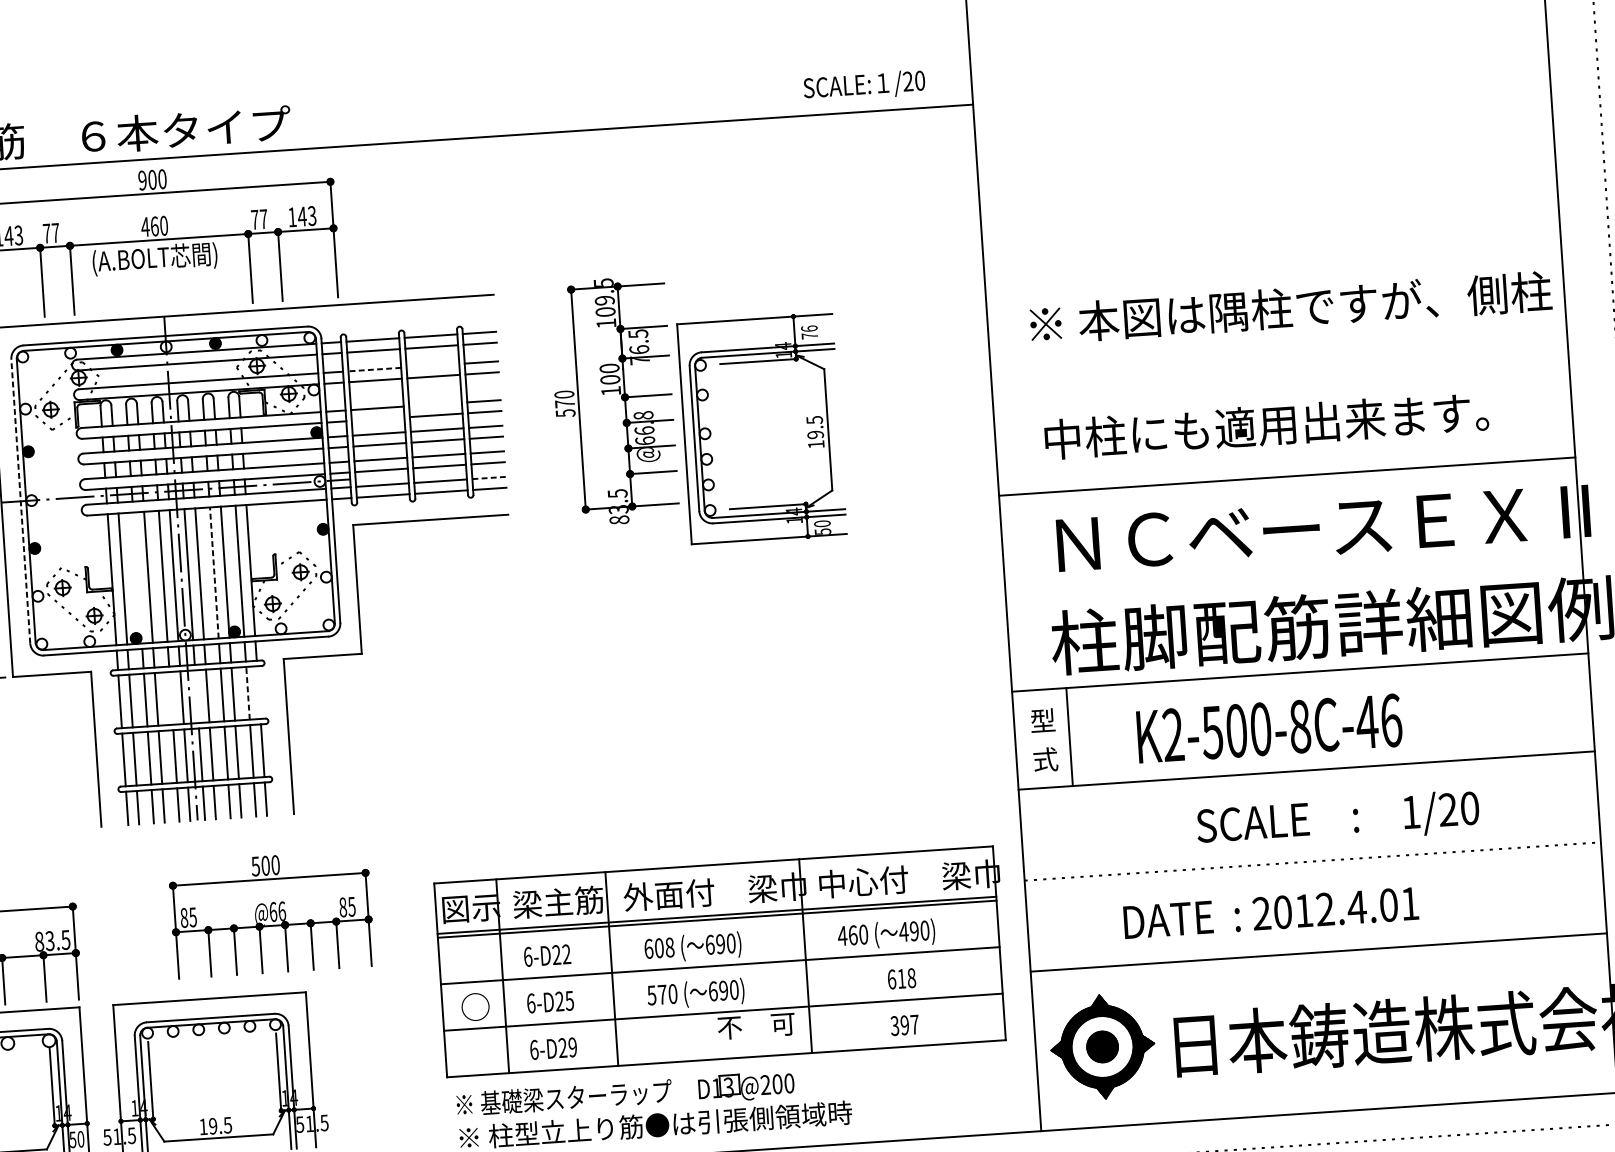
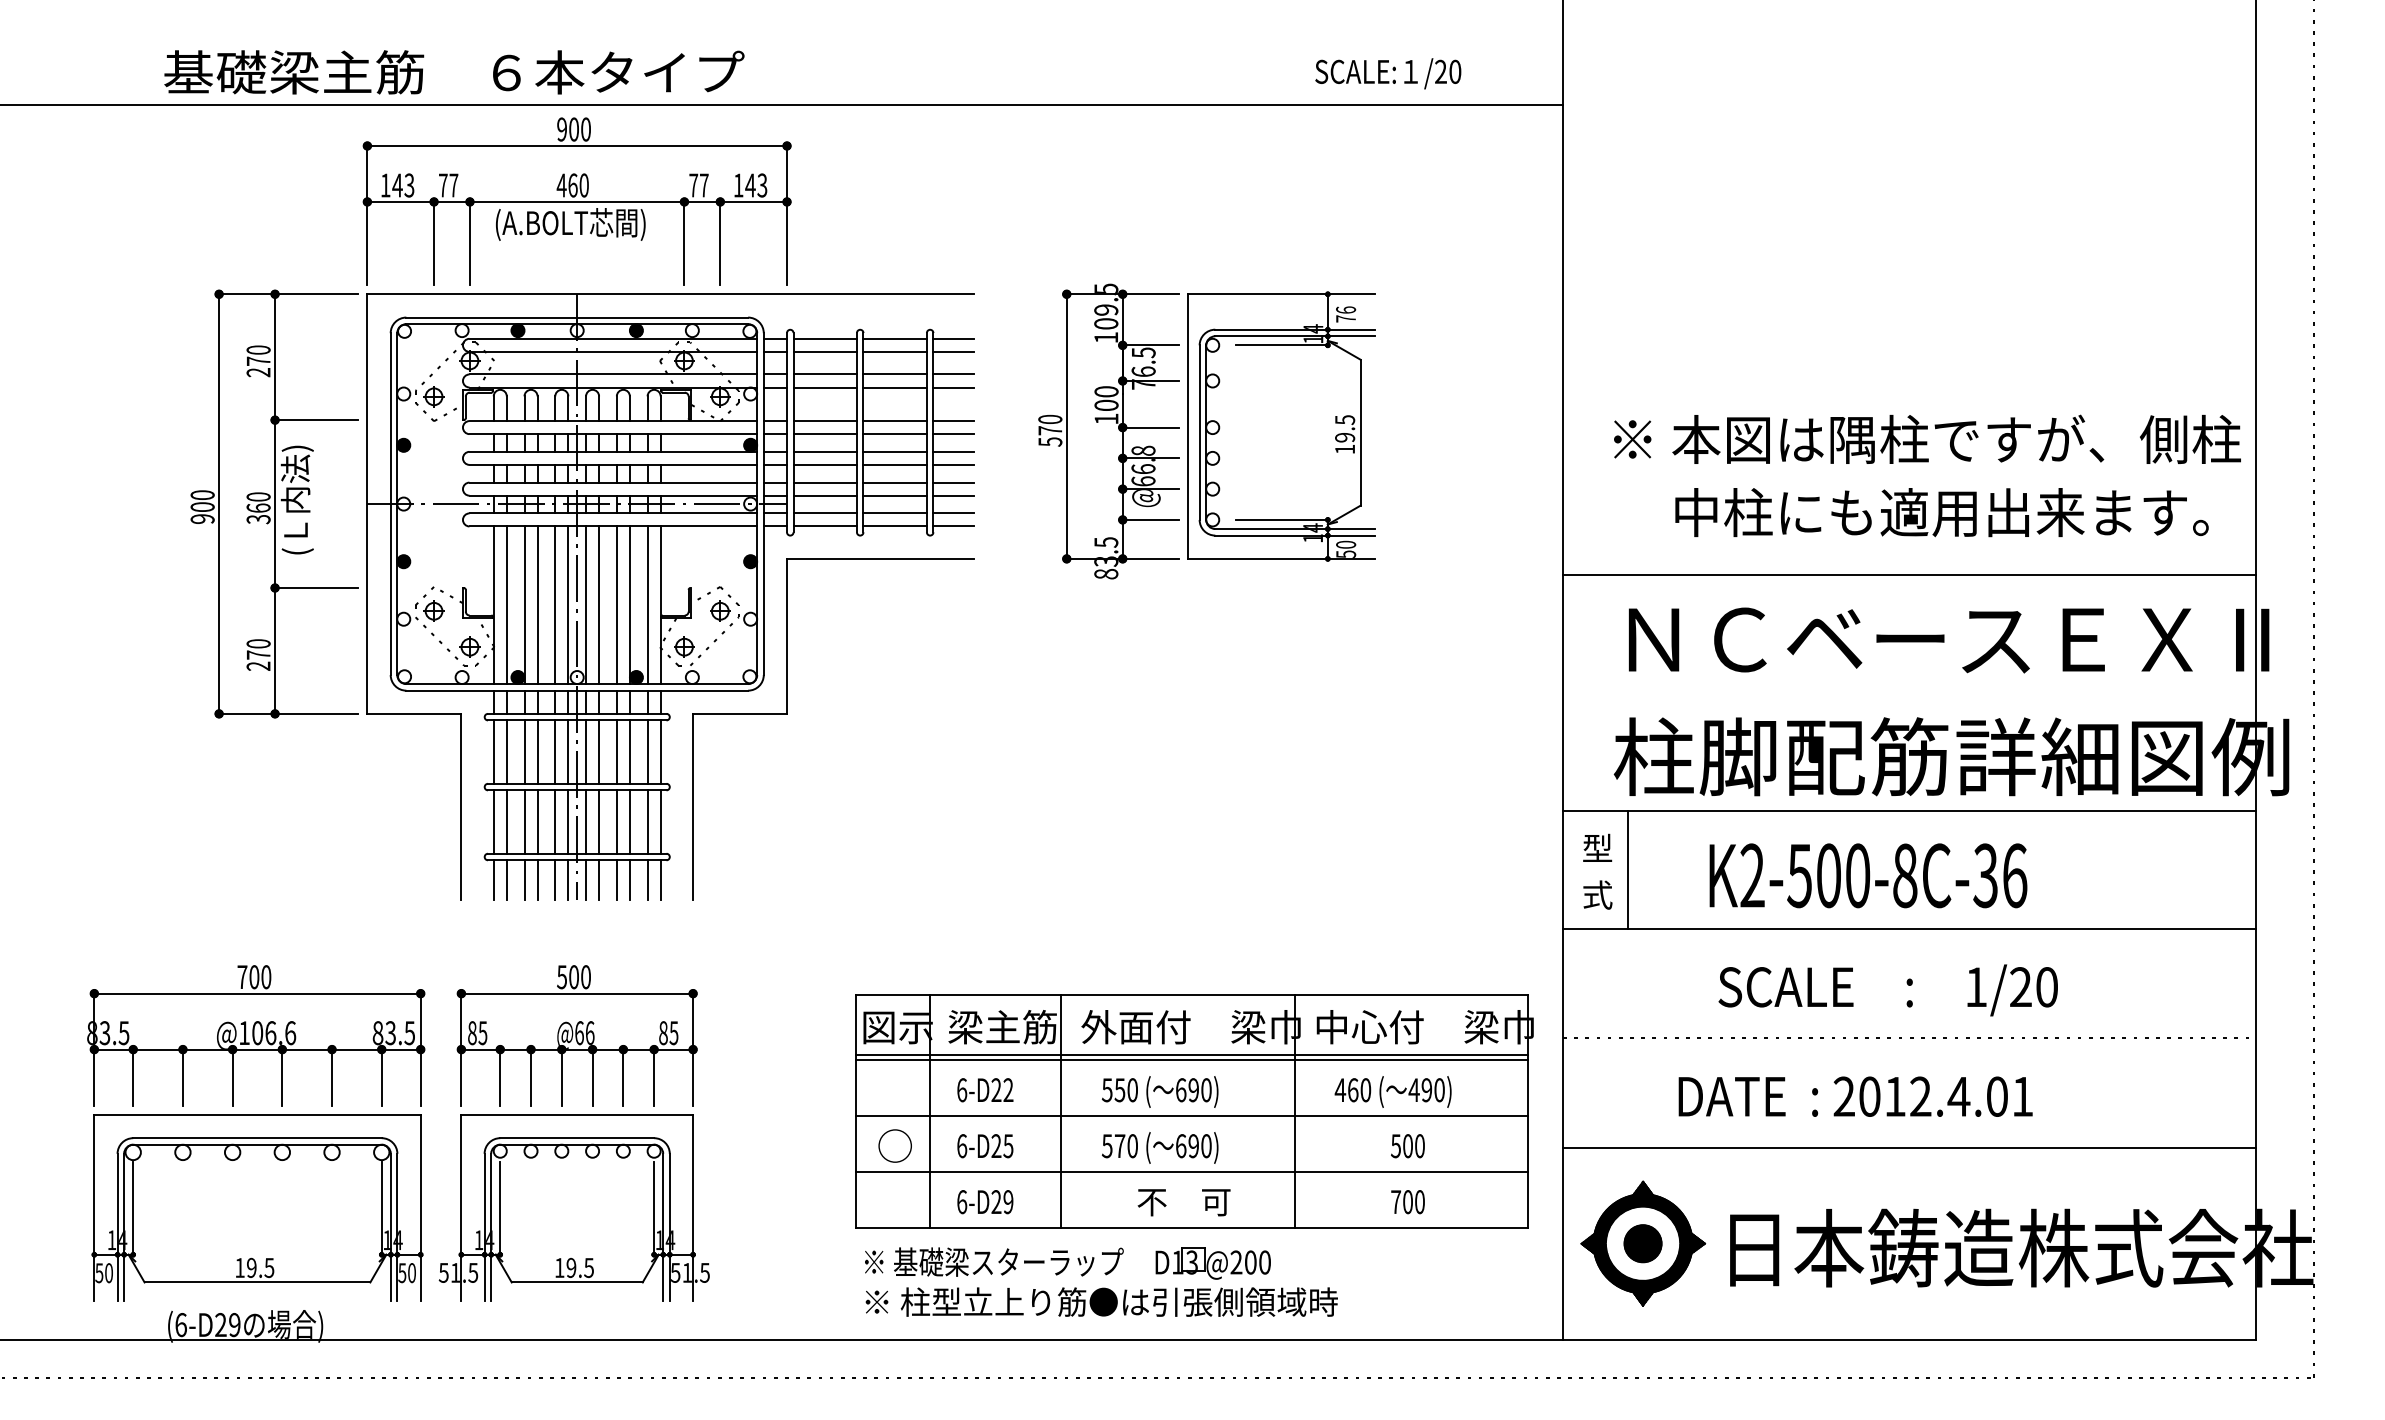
text: (864, 85) -> (1388, 73), moved
text: (1290, 307) -> (1927, 438), moved
line: (432, 365) -> (894, 374), added
line: (375, 369) -> (825, 374), dashed -> solid
line: (434, 404) -> (894, 421), added
line: (377, 419) -> (824, 434), added
text: (1266, 425) -> (1941, 512), moved
part: (762, 429) -> (1281, 426), moved
line: (488, 478) -> (952, 513), dashed -> solid
line: (20, 501) -> (390, 504), dashed -> solid
line: (214, 573) -> (616, 605), dashed -> solid
line: (137, 578) -> (524, 605), added
line: (258, 692) -> (660, 751), added
line: (247, 693) -> (647, 752), dashed -> solid
line: (197, 696) -> (586, 751), added
line: (171, 697) -> (555, 751), added
text: (1366, 722) -> (1985, 875), K2-500-8C-46 -> K2-500-8C-36
text: (1337, 819) -> (1887, 990), moved
part: (270, 914) -> (576, 1035), moved
text: (658, 948) -> (1119, 1090), 608 -> 550
text: (901, 979) -> (1407, 1146), 618 -> 500
text: (904, 1025) -> (1407, 1202), 397 -> 700
text: (755, 1026) -> (1183, 1202), moved

